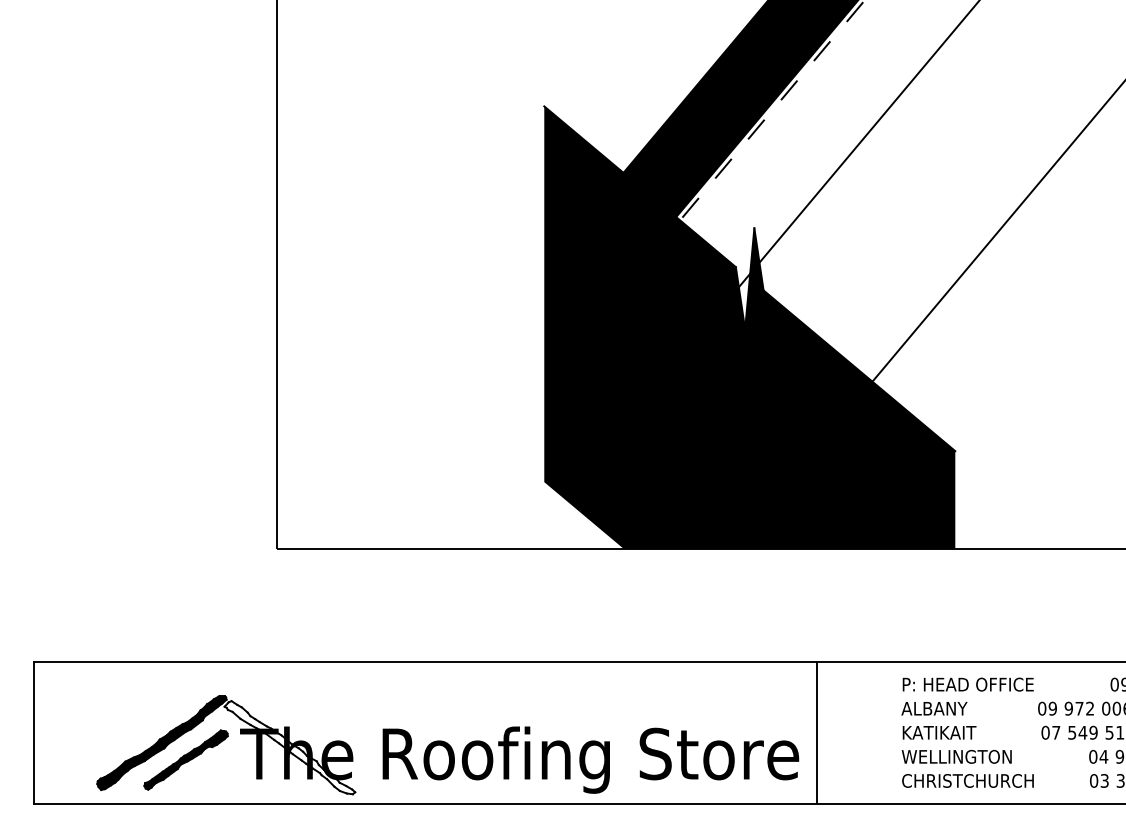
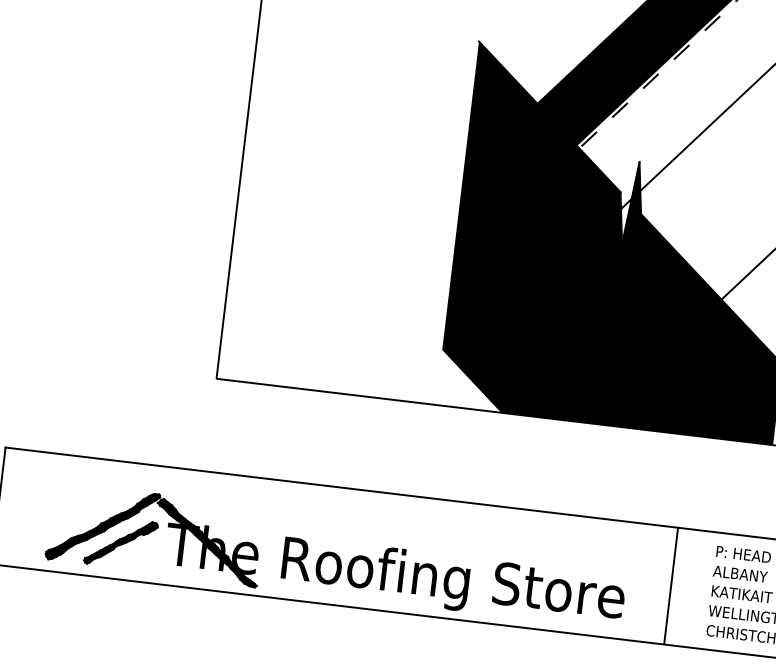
line: (817, 732) -> (671, 585), moved
fill: (289, 747) -> (207, 542), added

